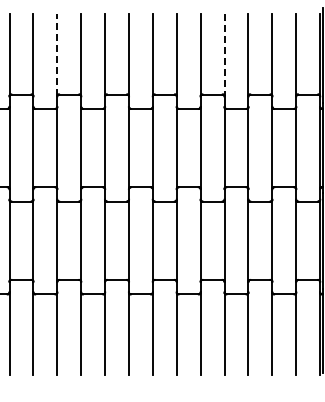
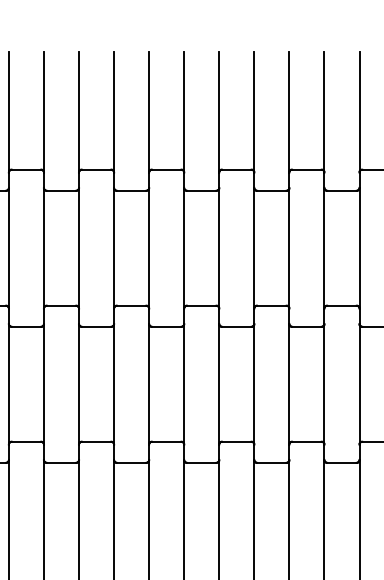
line: (57, 54) -> (9, 110), dashed -> solid
line: (224, 55) -> (254, 112), dashed -> solid

